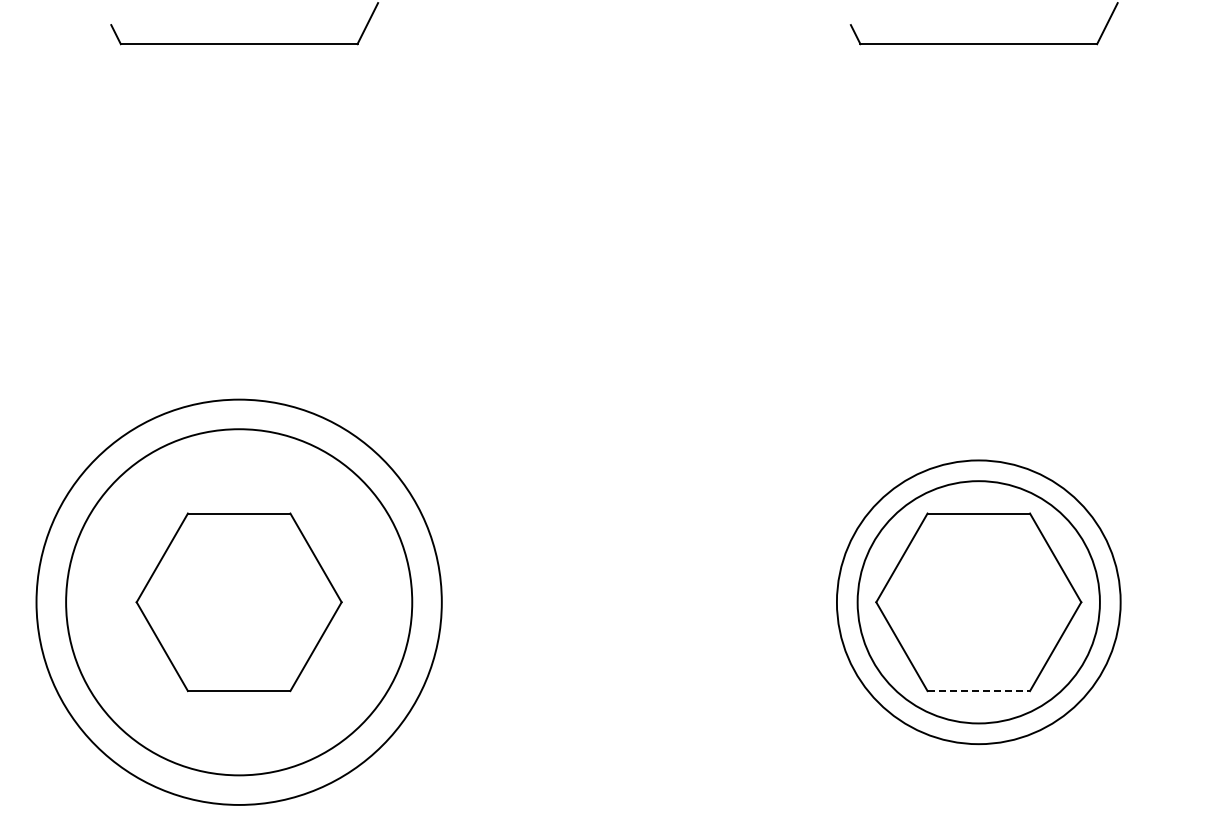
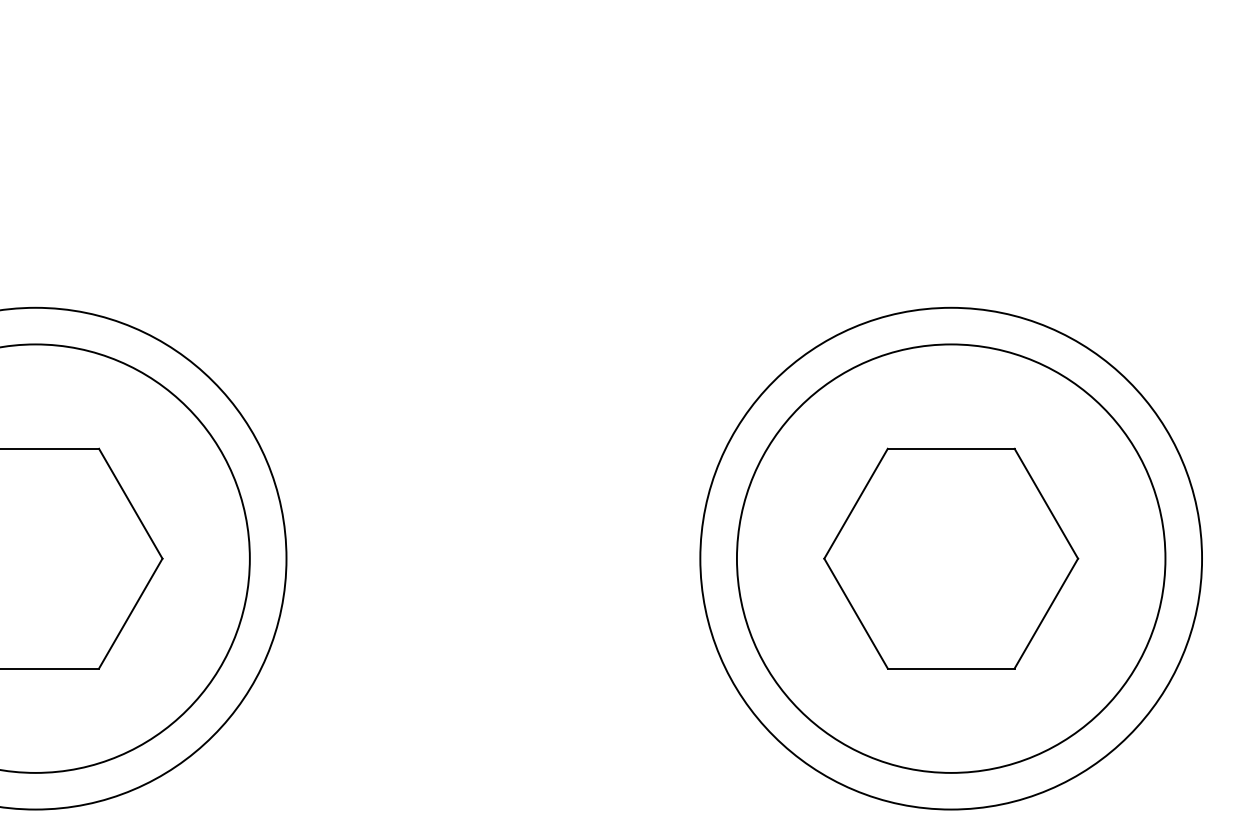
circle: (978, 601) -> (950, 557), size x1.43
circle: (978, 602) -> (950, 558), size x1.43
line: (979, 691) -> (952, 669), dashed -> solid

